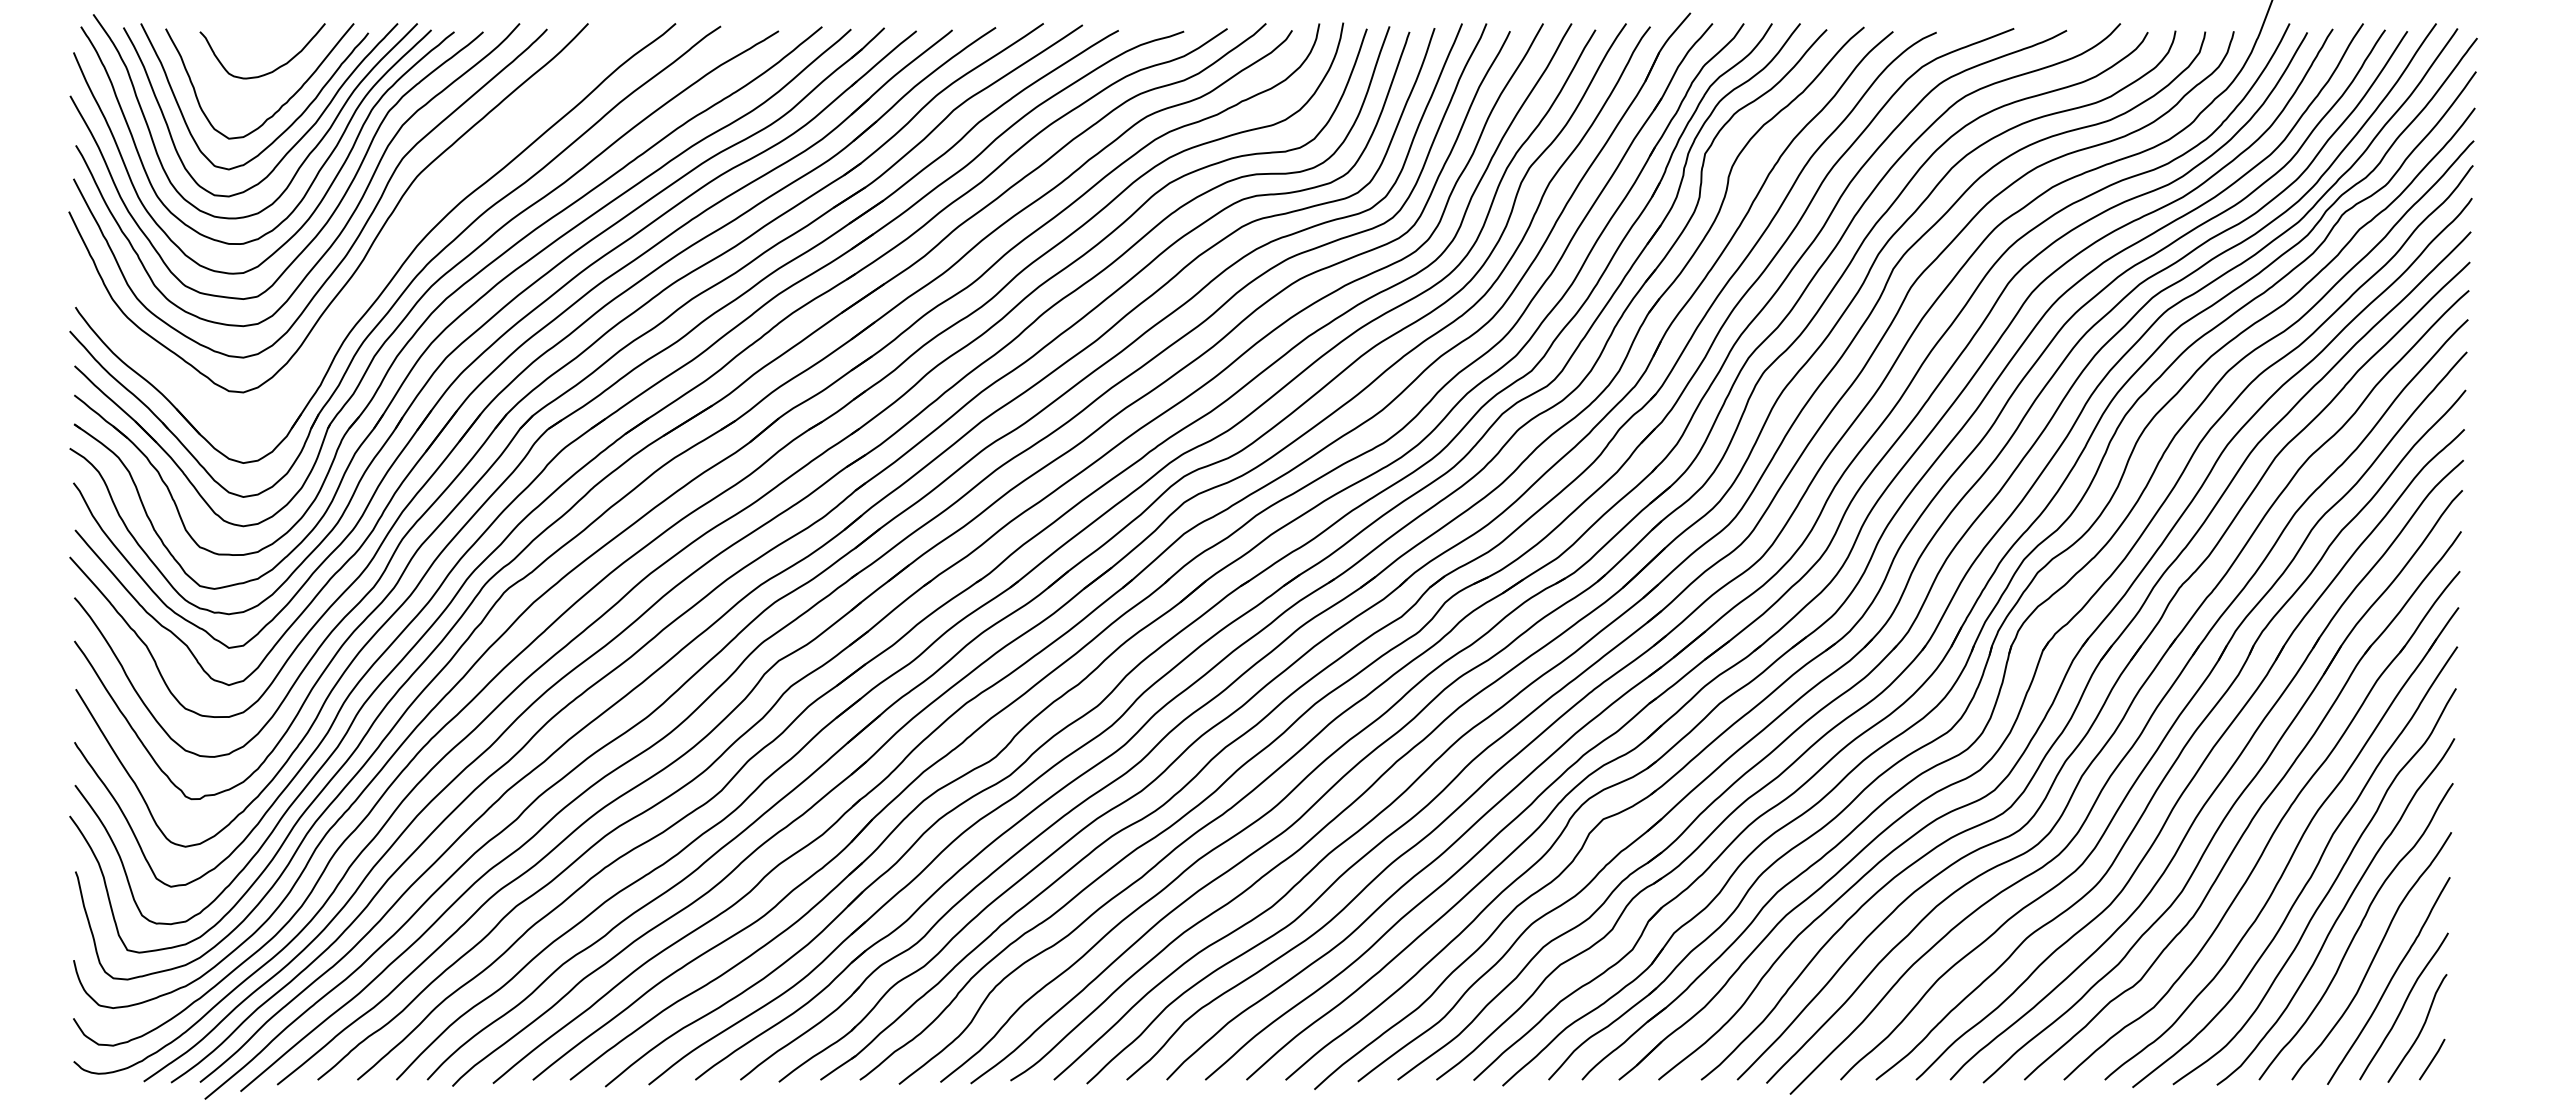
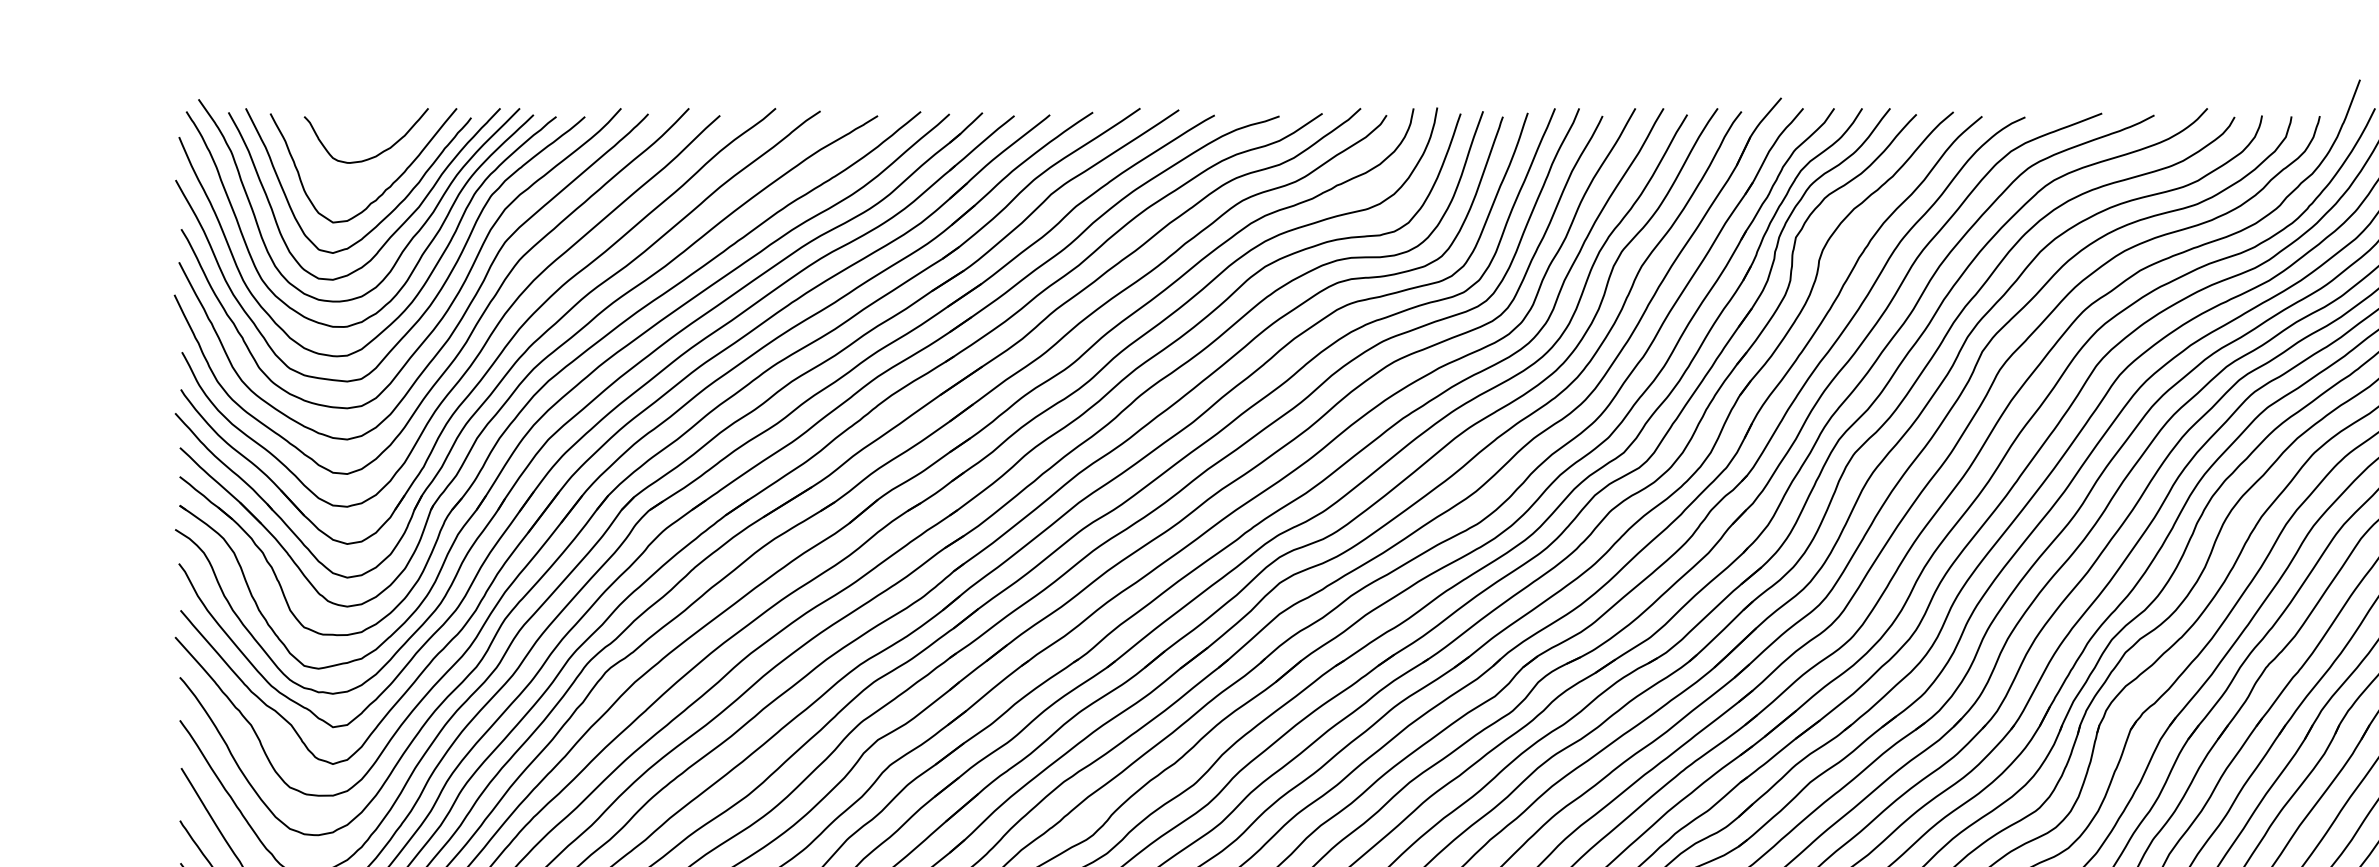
curve: (388, 249) -> (491, 332), added

